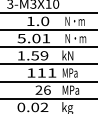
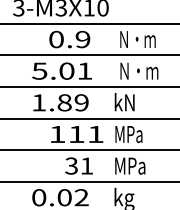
text: (37, 21) -> (68, 39), 1.0 -> 0.9
text: (35, 55) -> (65, 102), 1.59 -> 1.89
text: (42, 89) -> (78, 164), 26 -> 31

